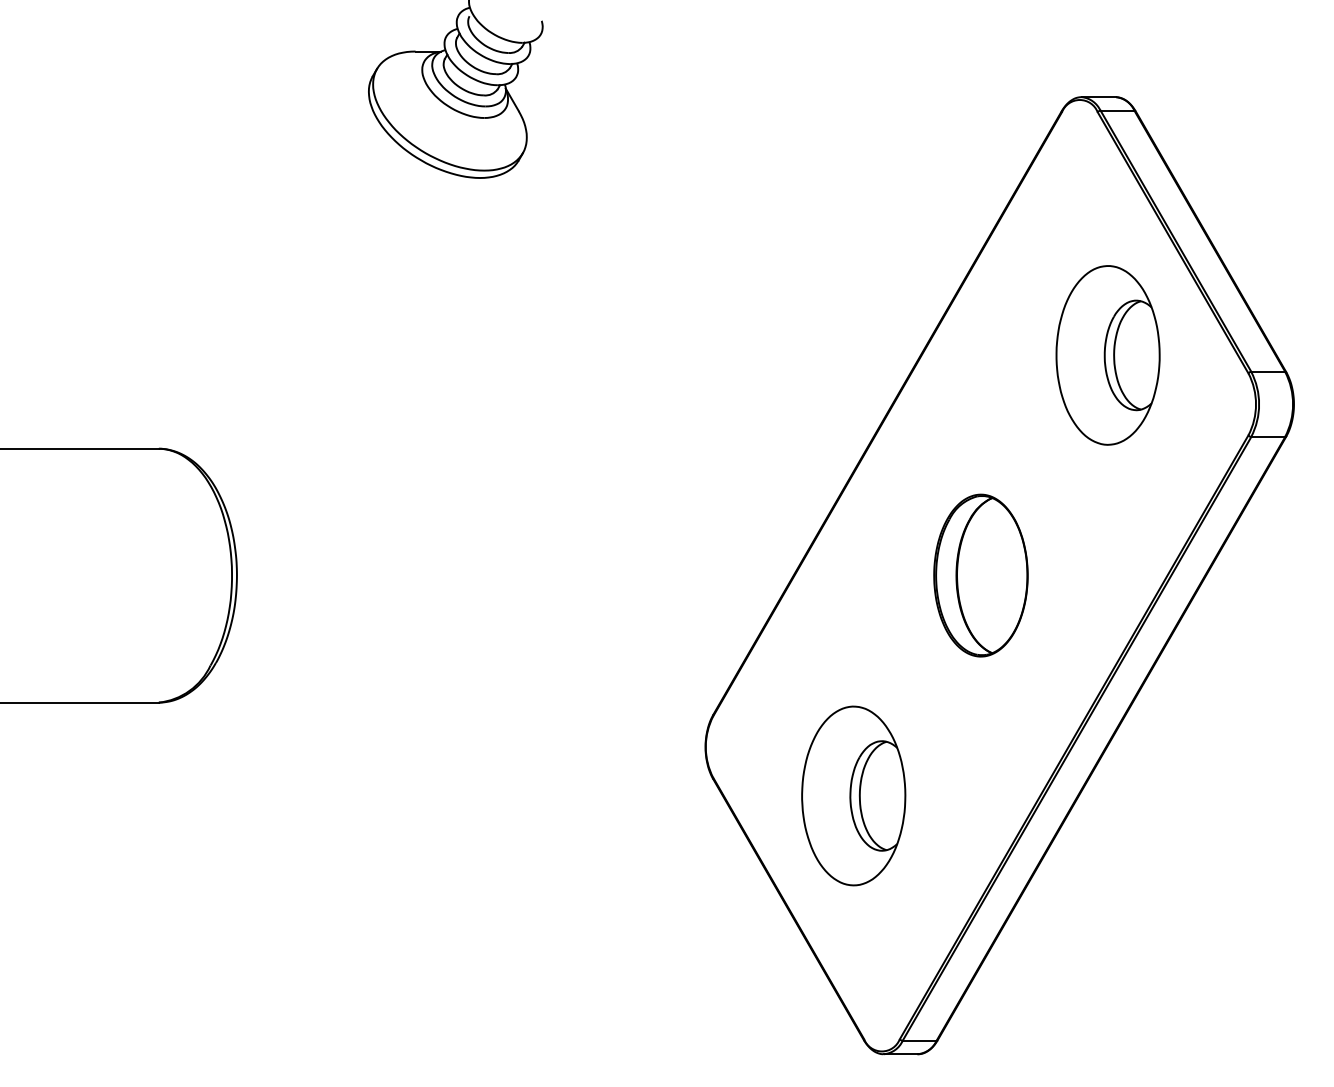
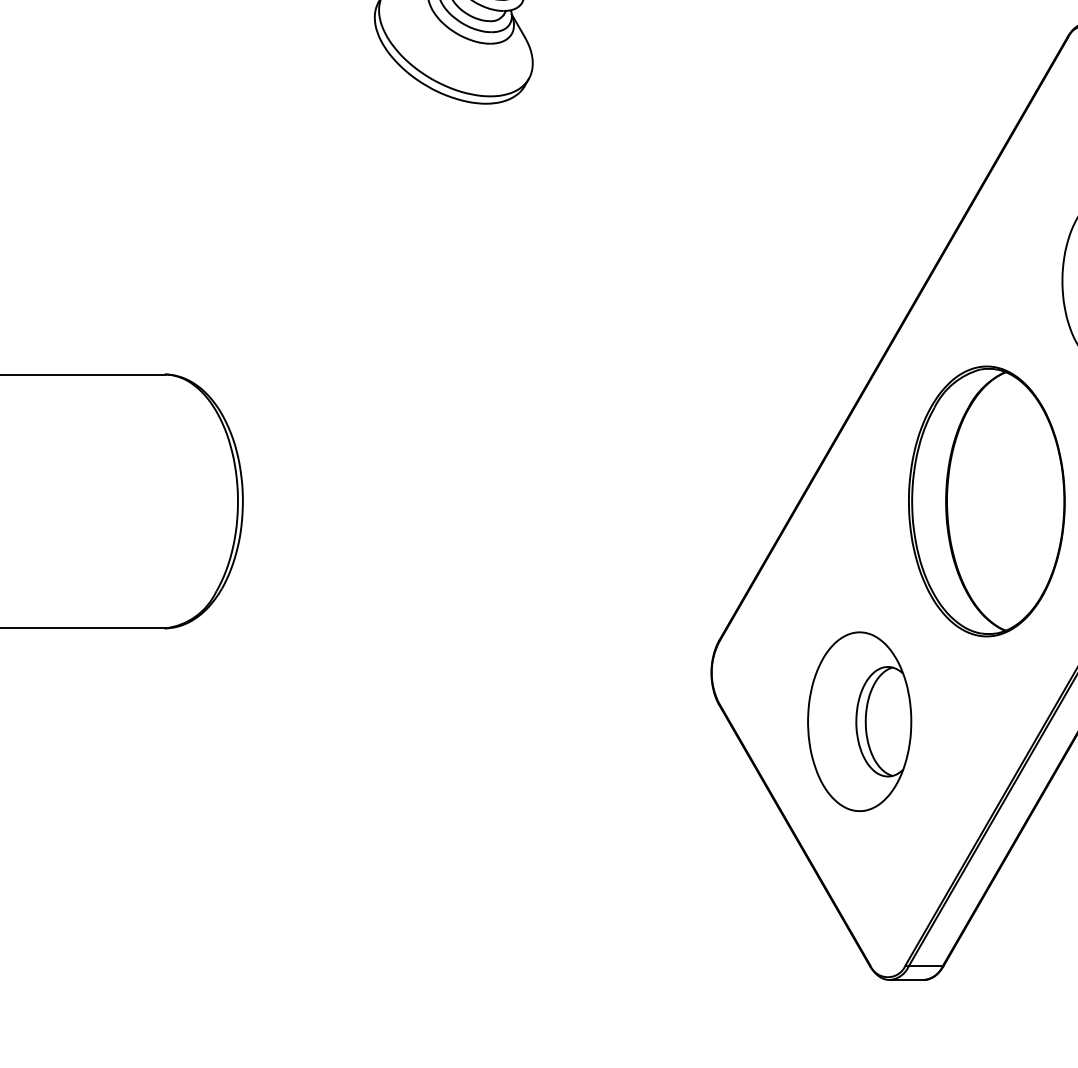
part: (980, 575) -> (986, 501), size x1.67

